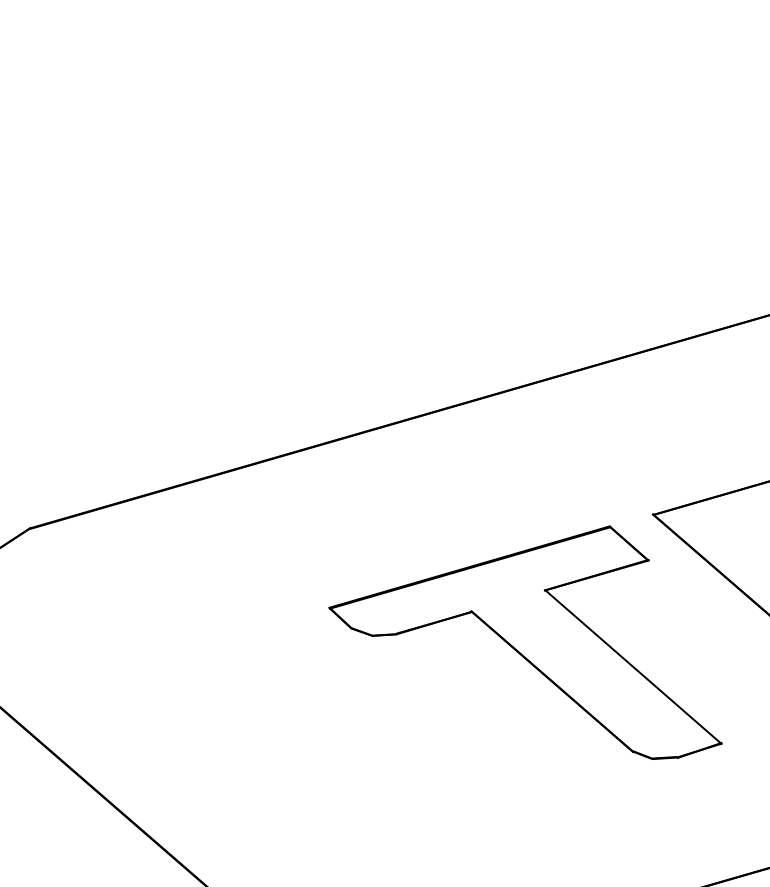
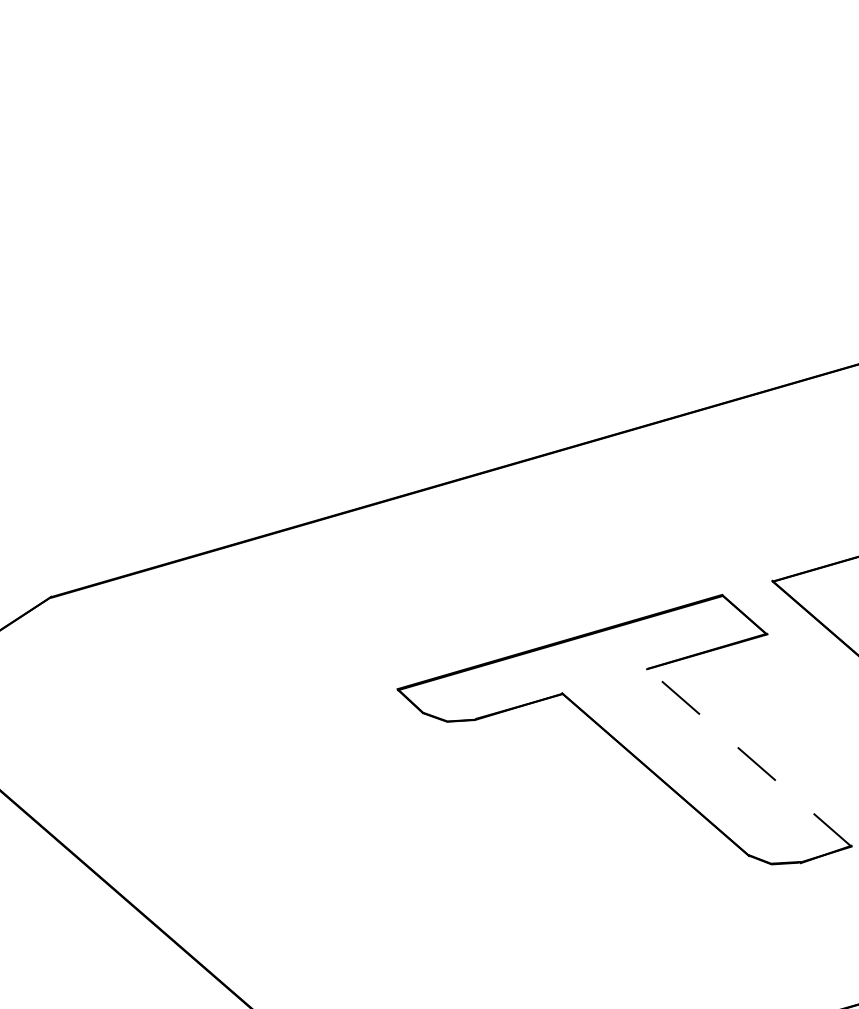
line: (633, 667) -> (749, 758), solid -> dashed

